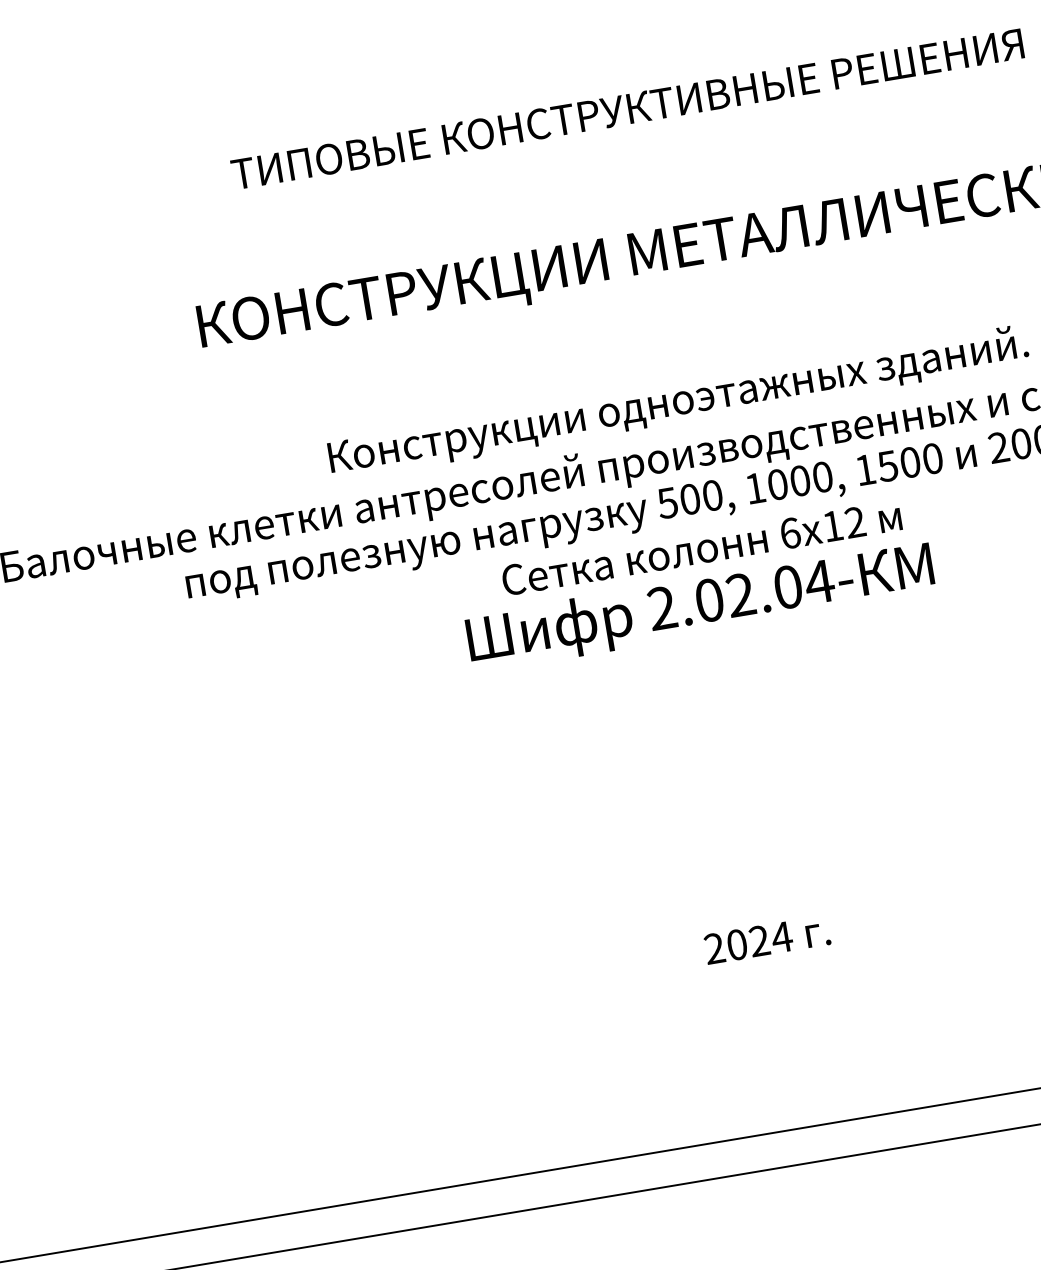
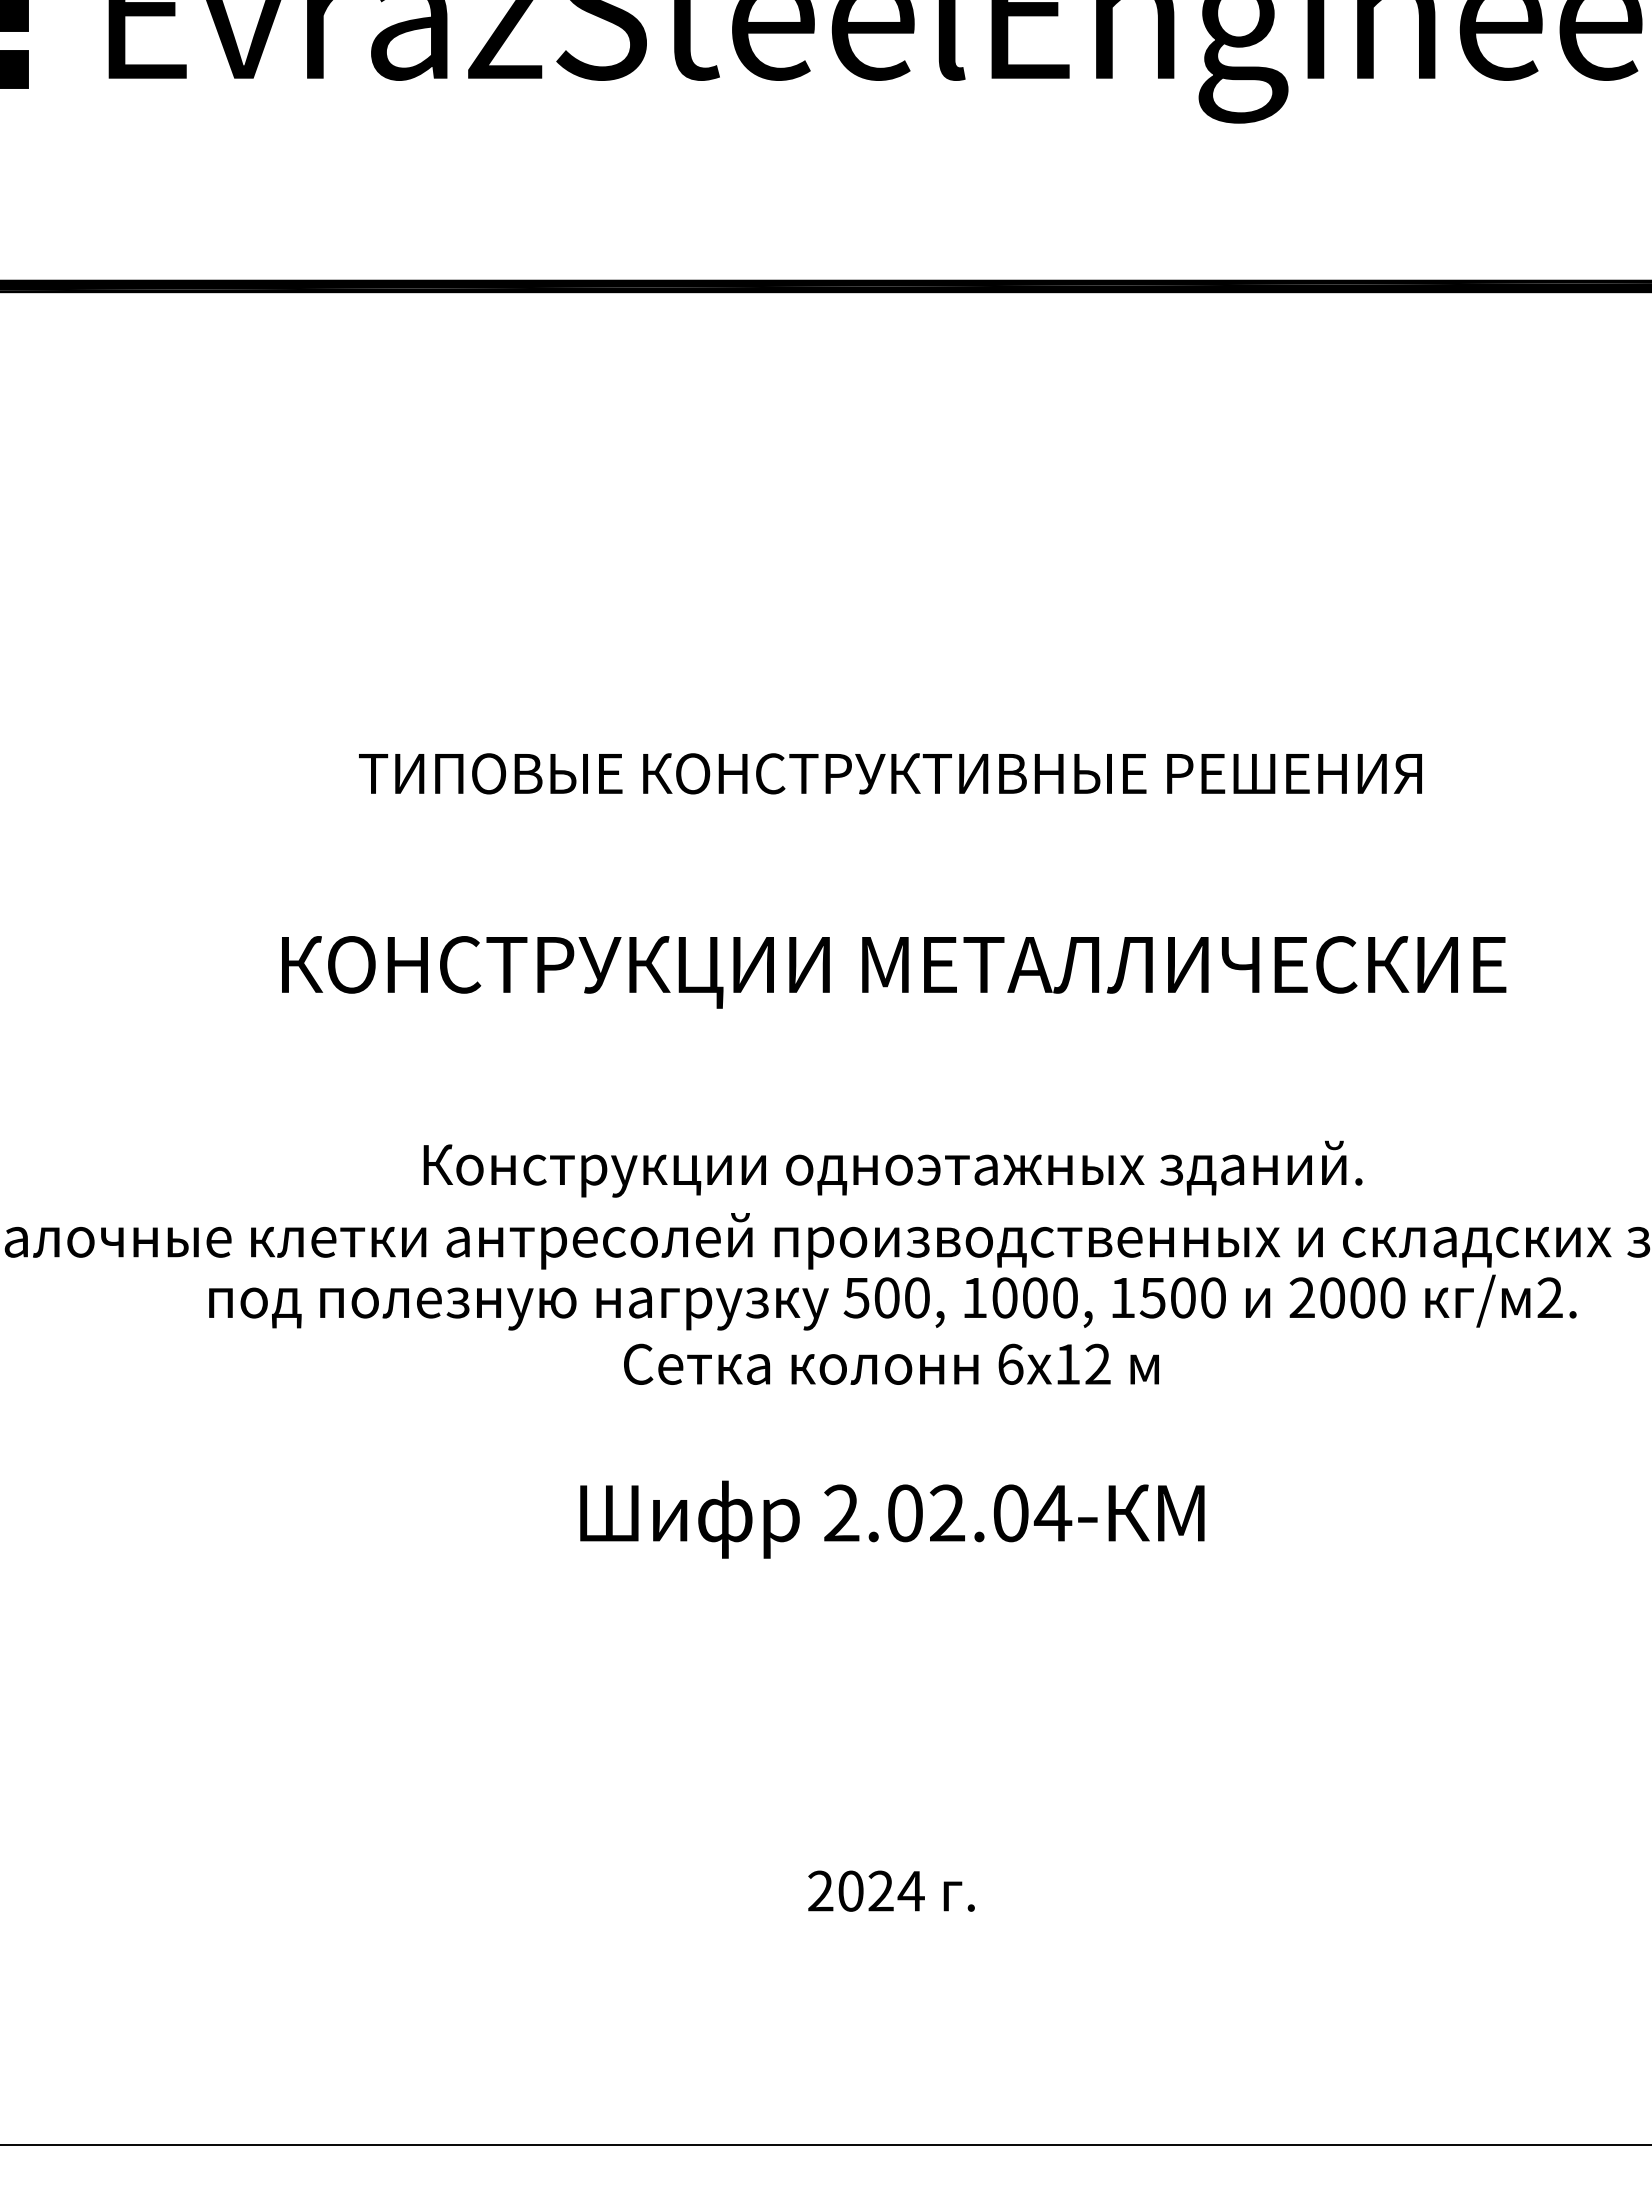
text: (700, 606) -> (892, 1519), moved

